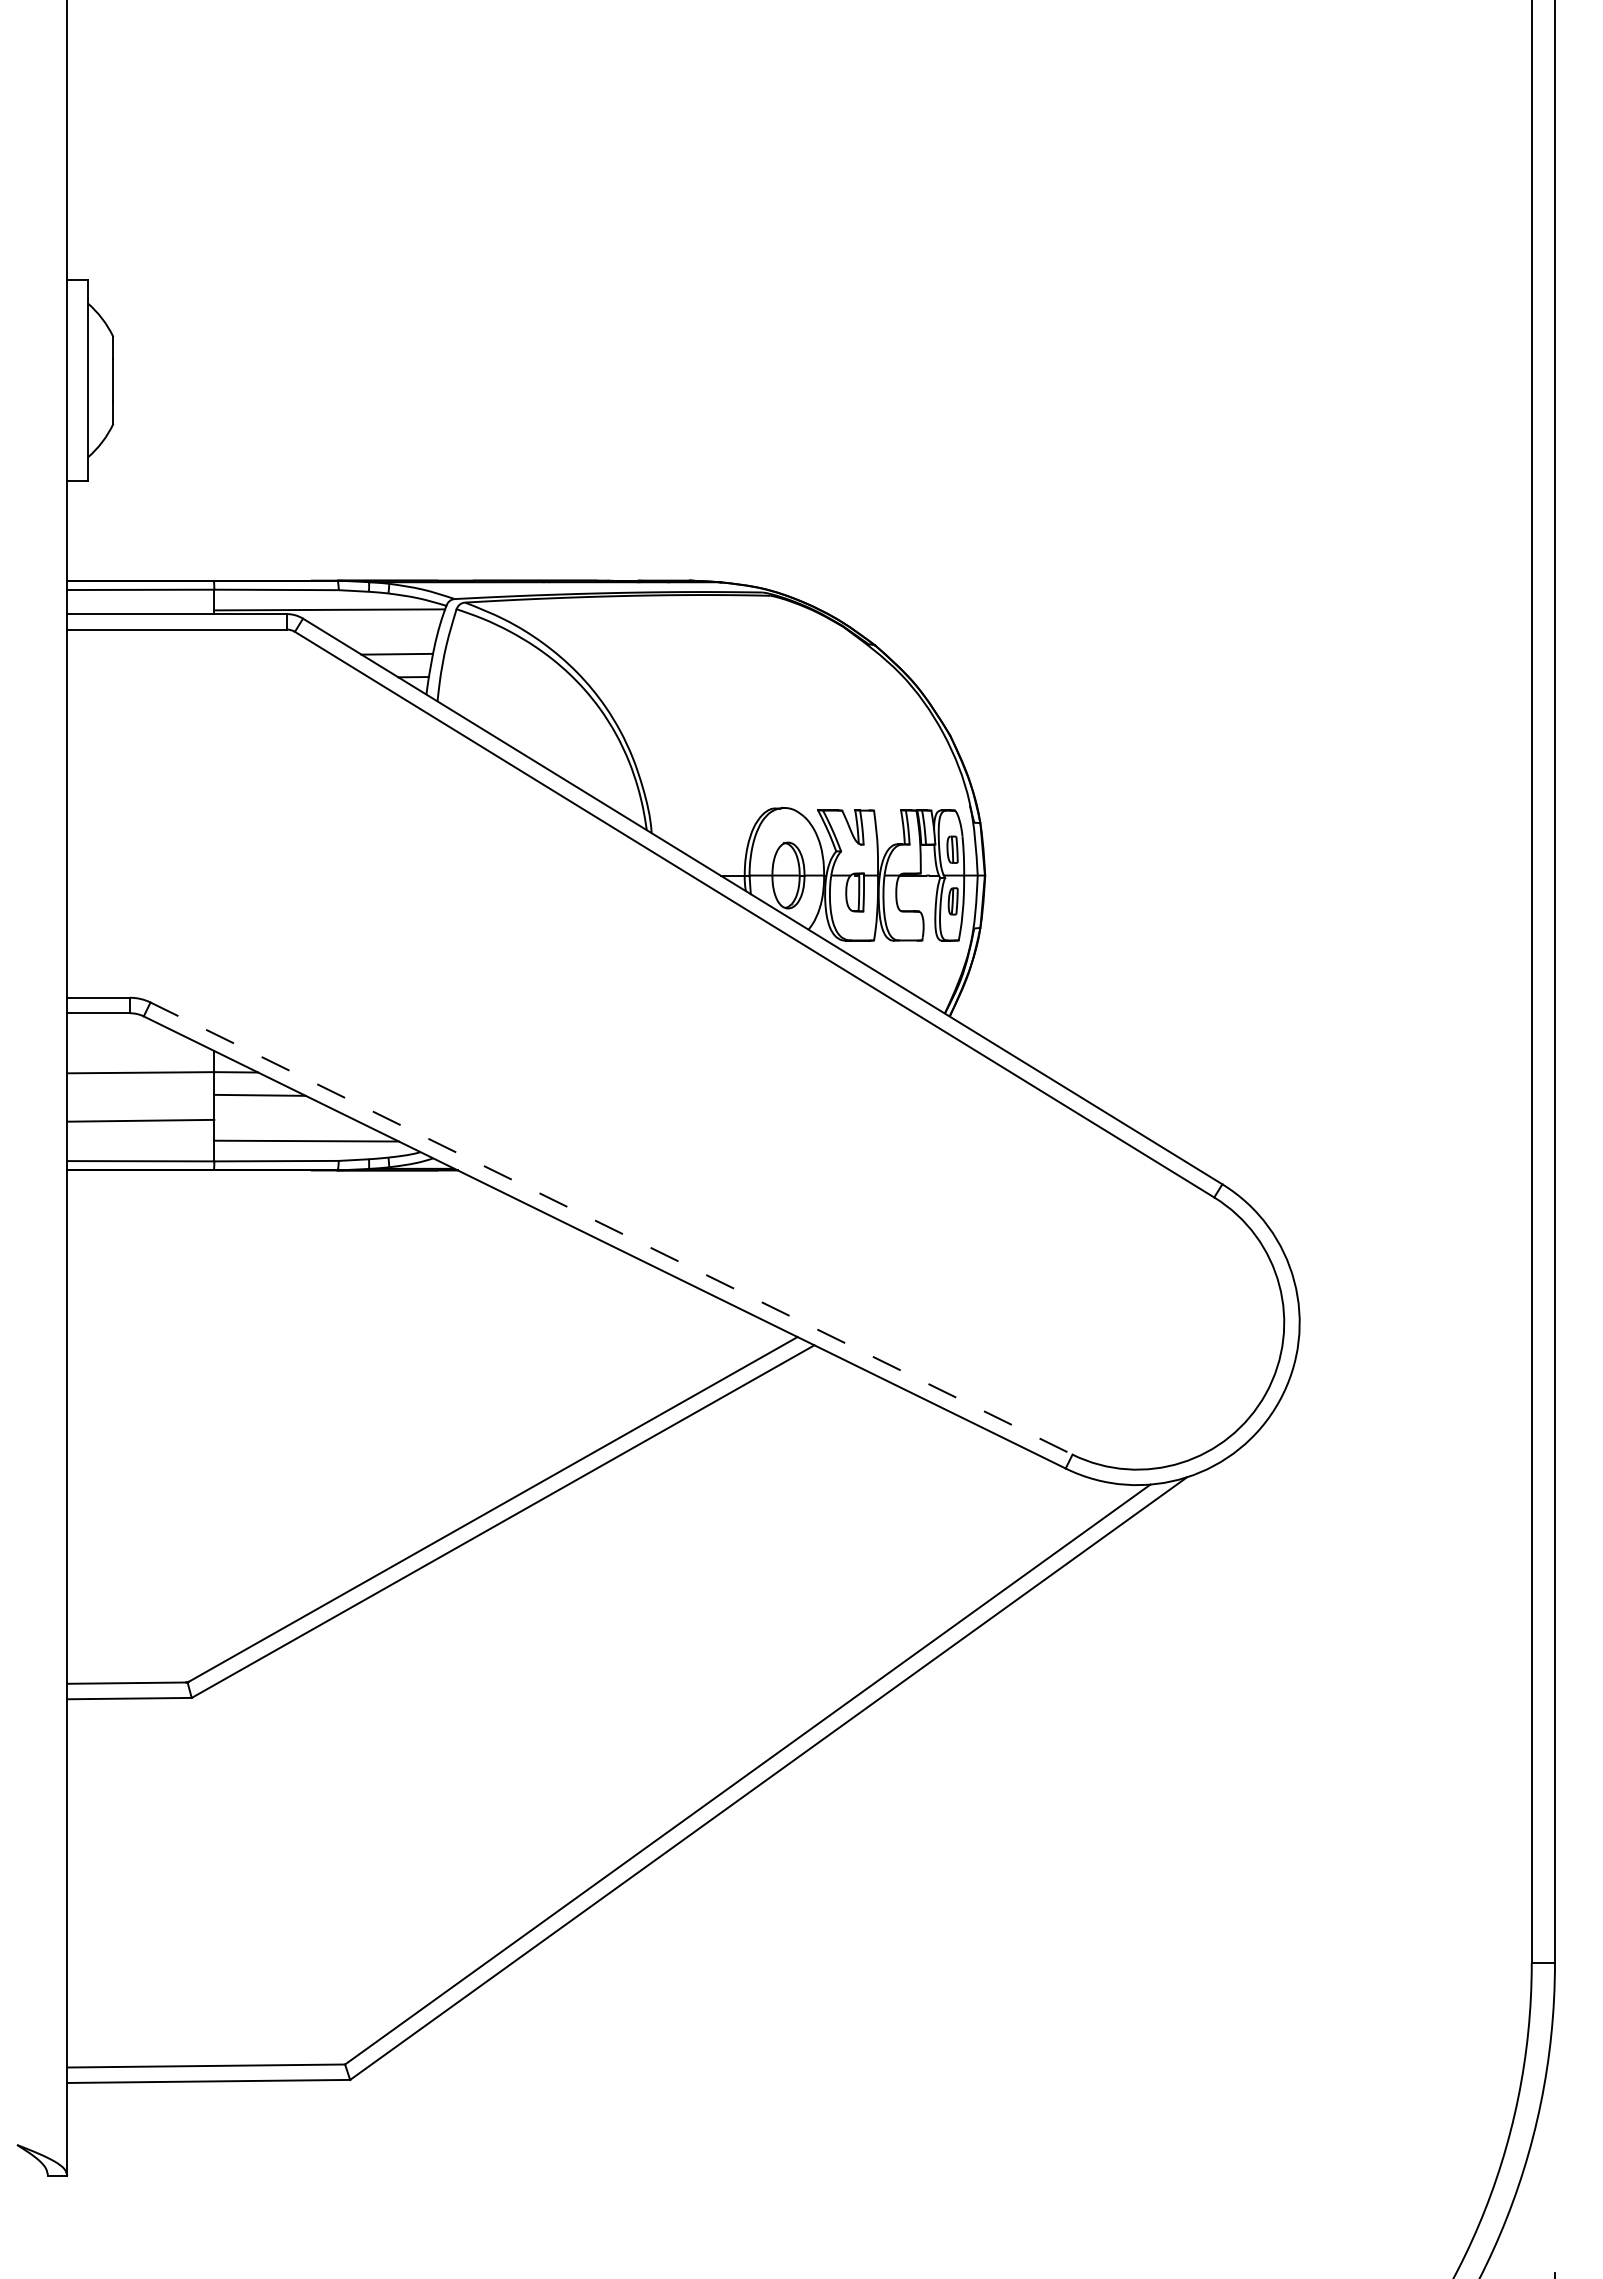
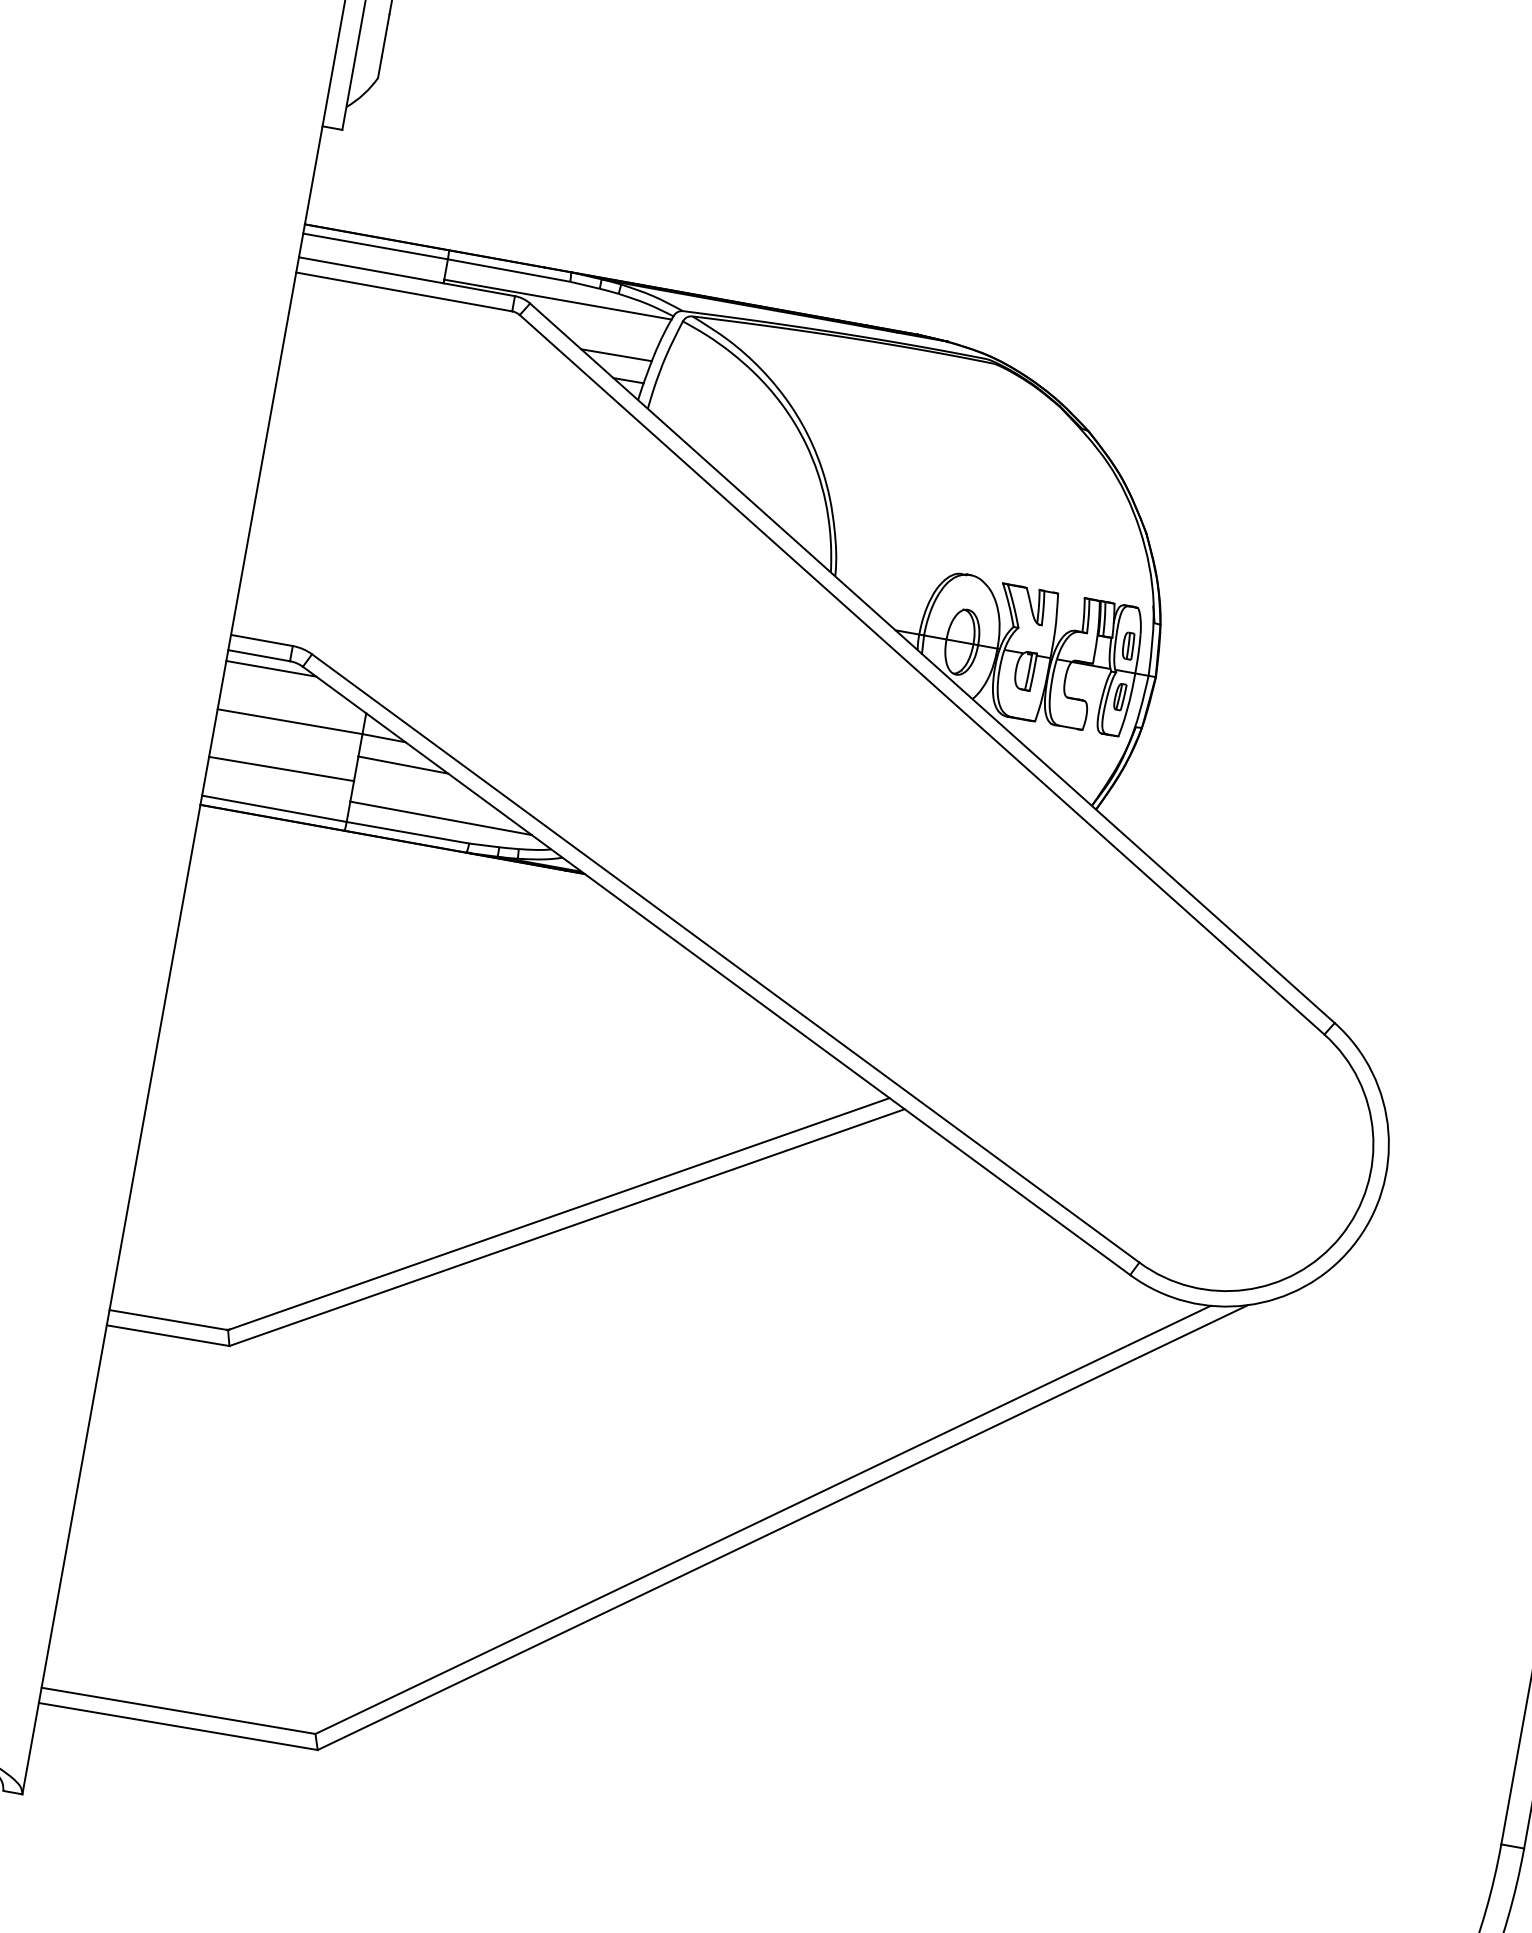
line: (112, 1023) -> (270, 668), added
line: (612, 1228) -> (726, 958), dashed -> solid

